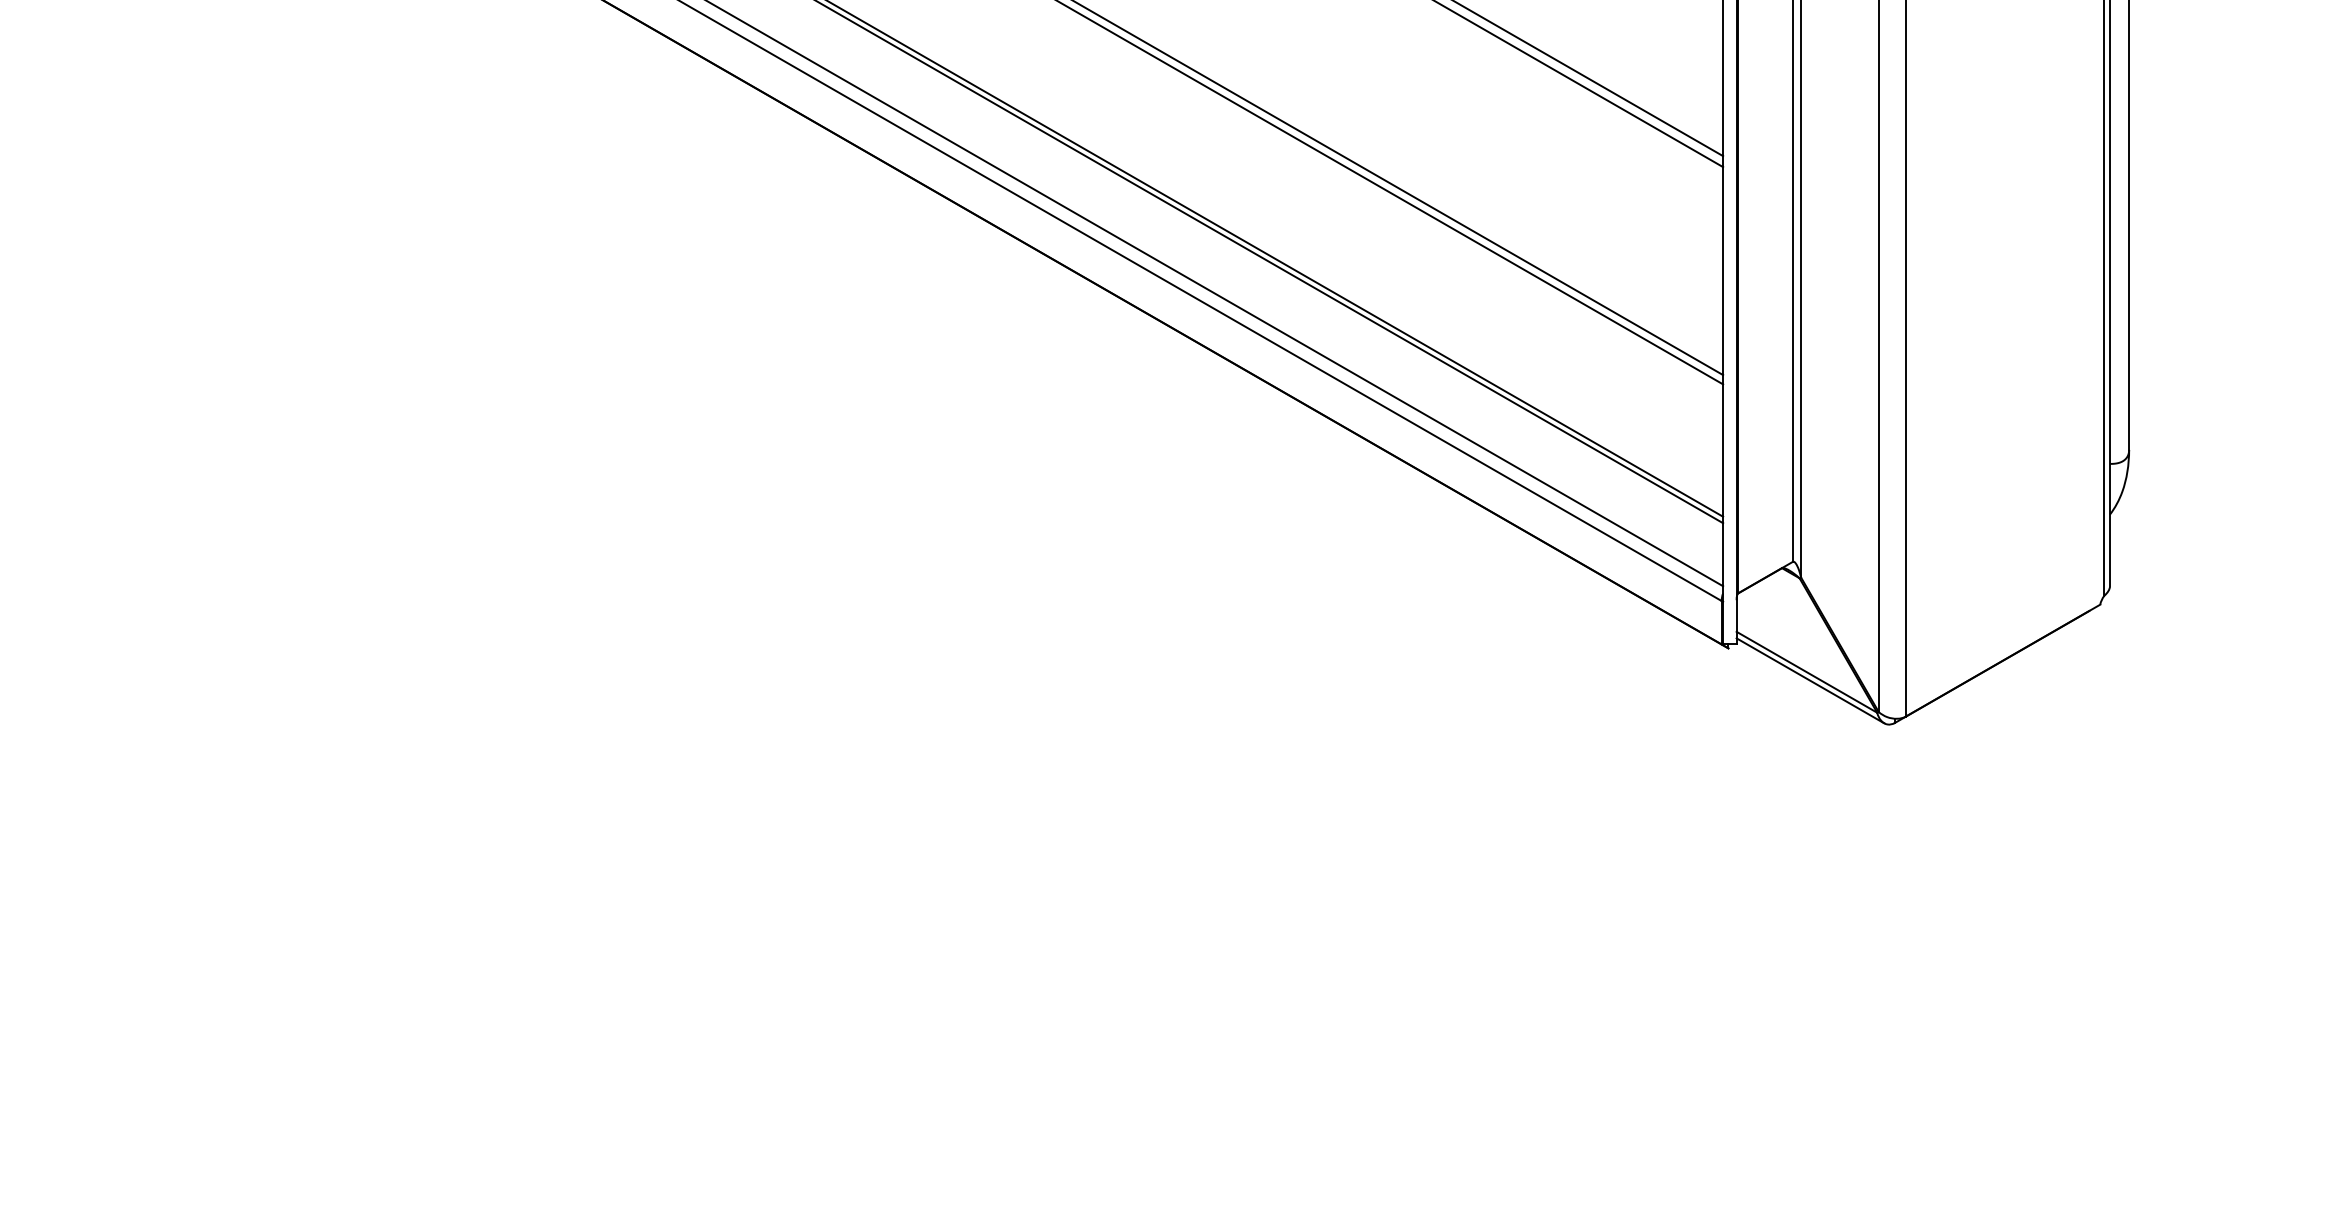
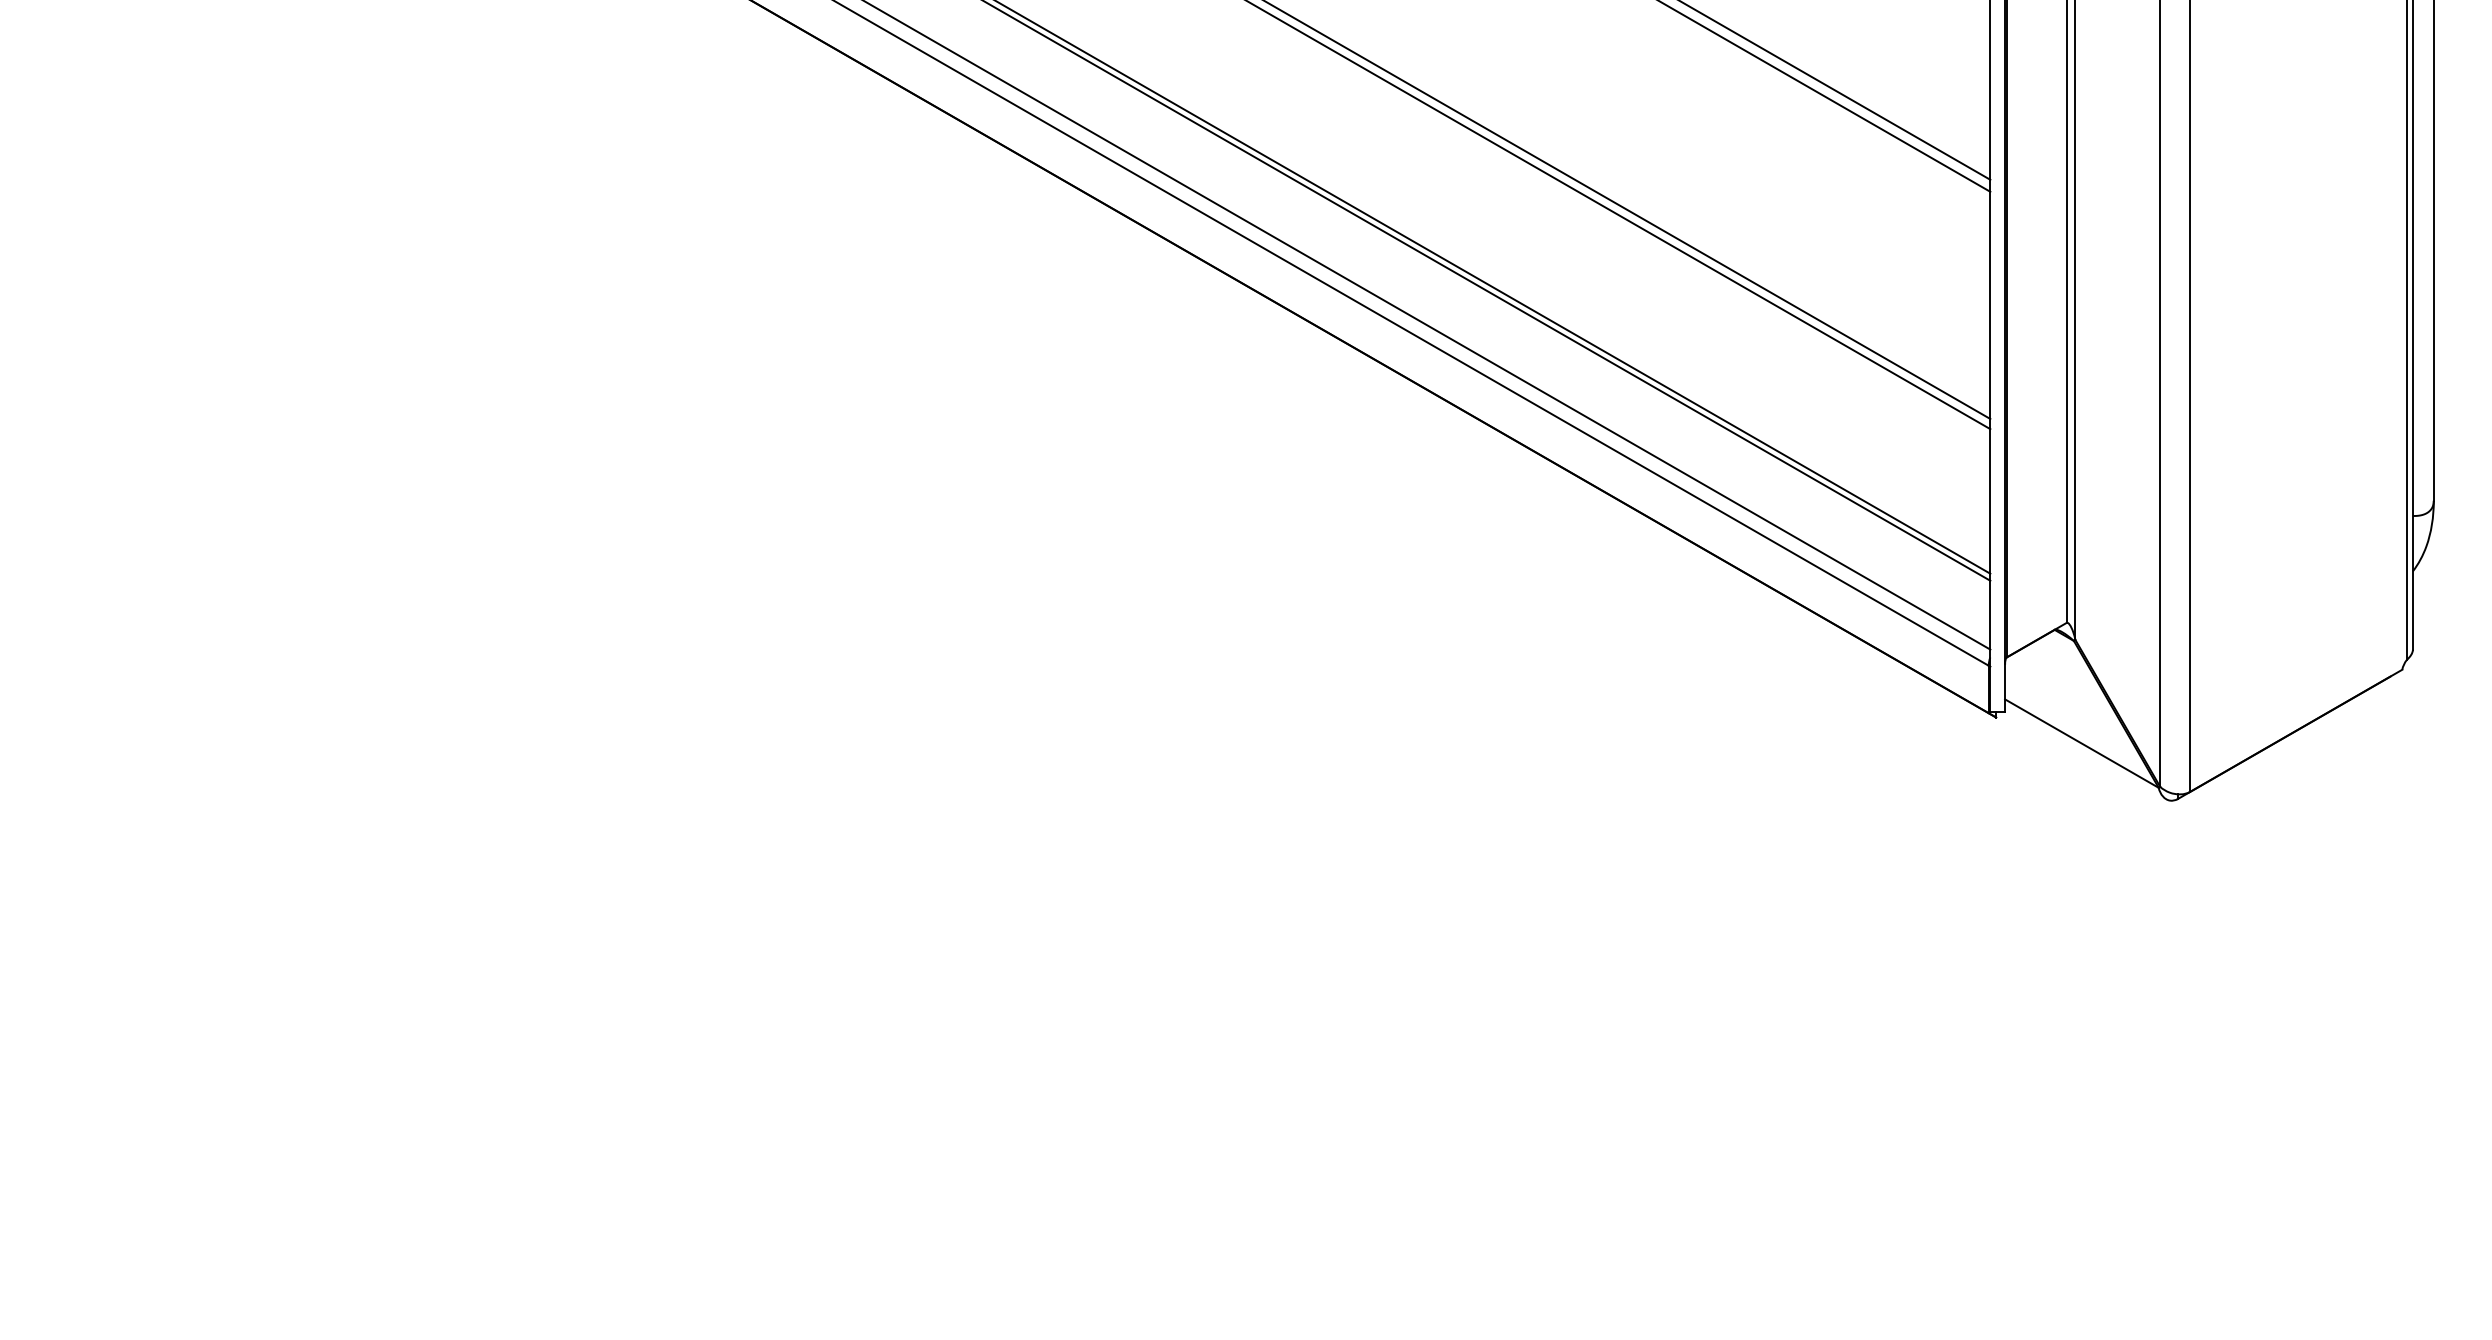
line: (1810, 680) -> (2085, 752), removed

